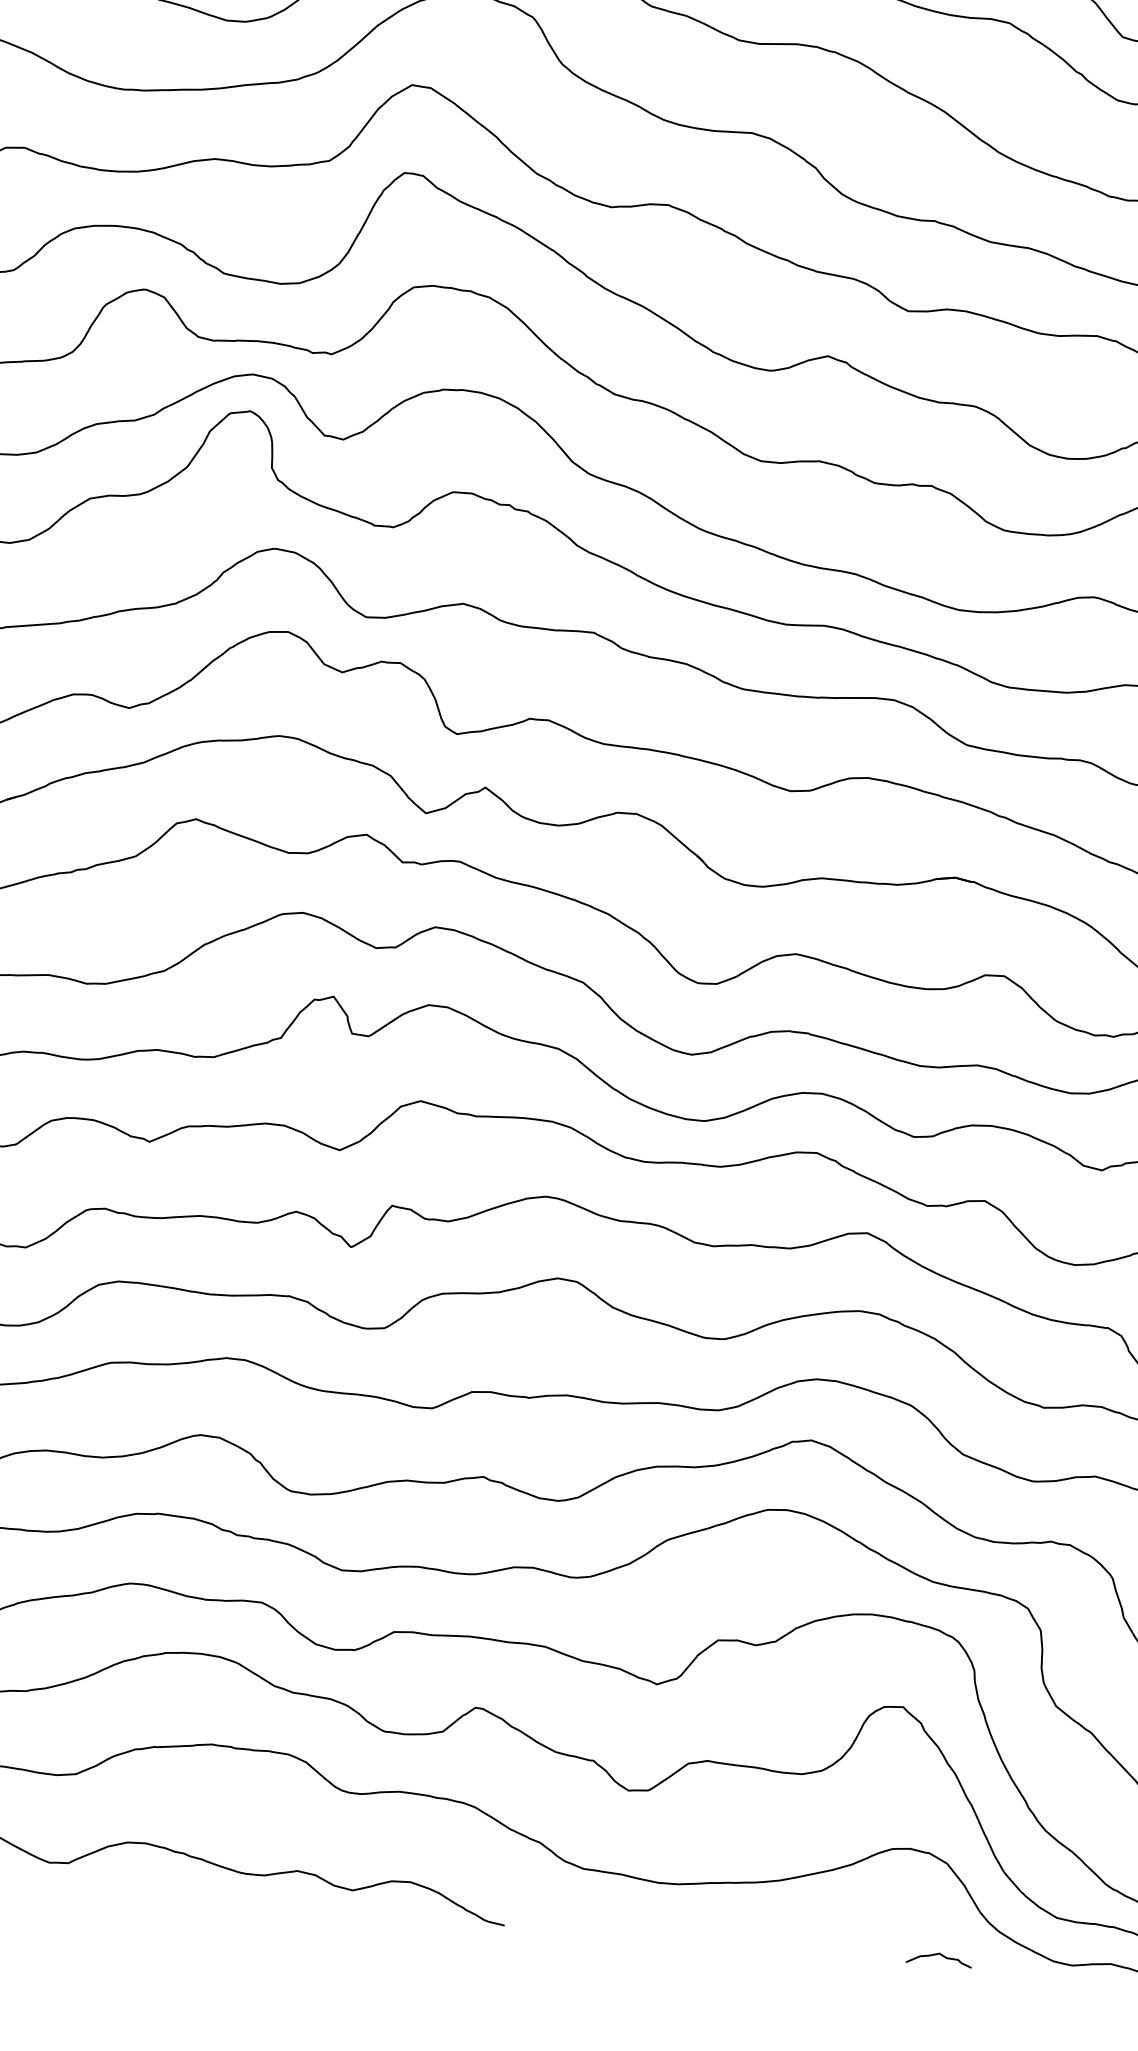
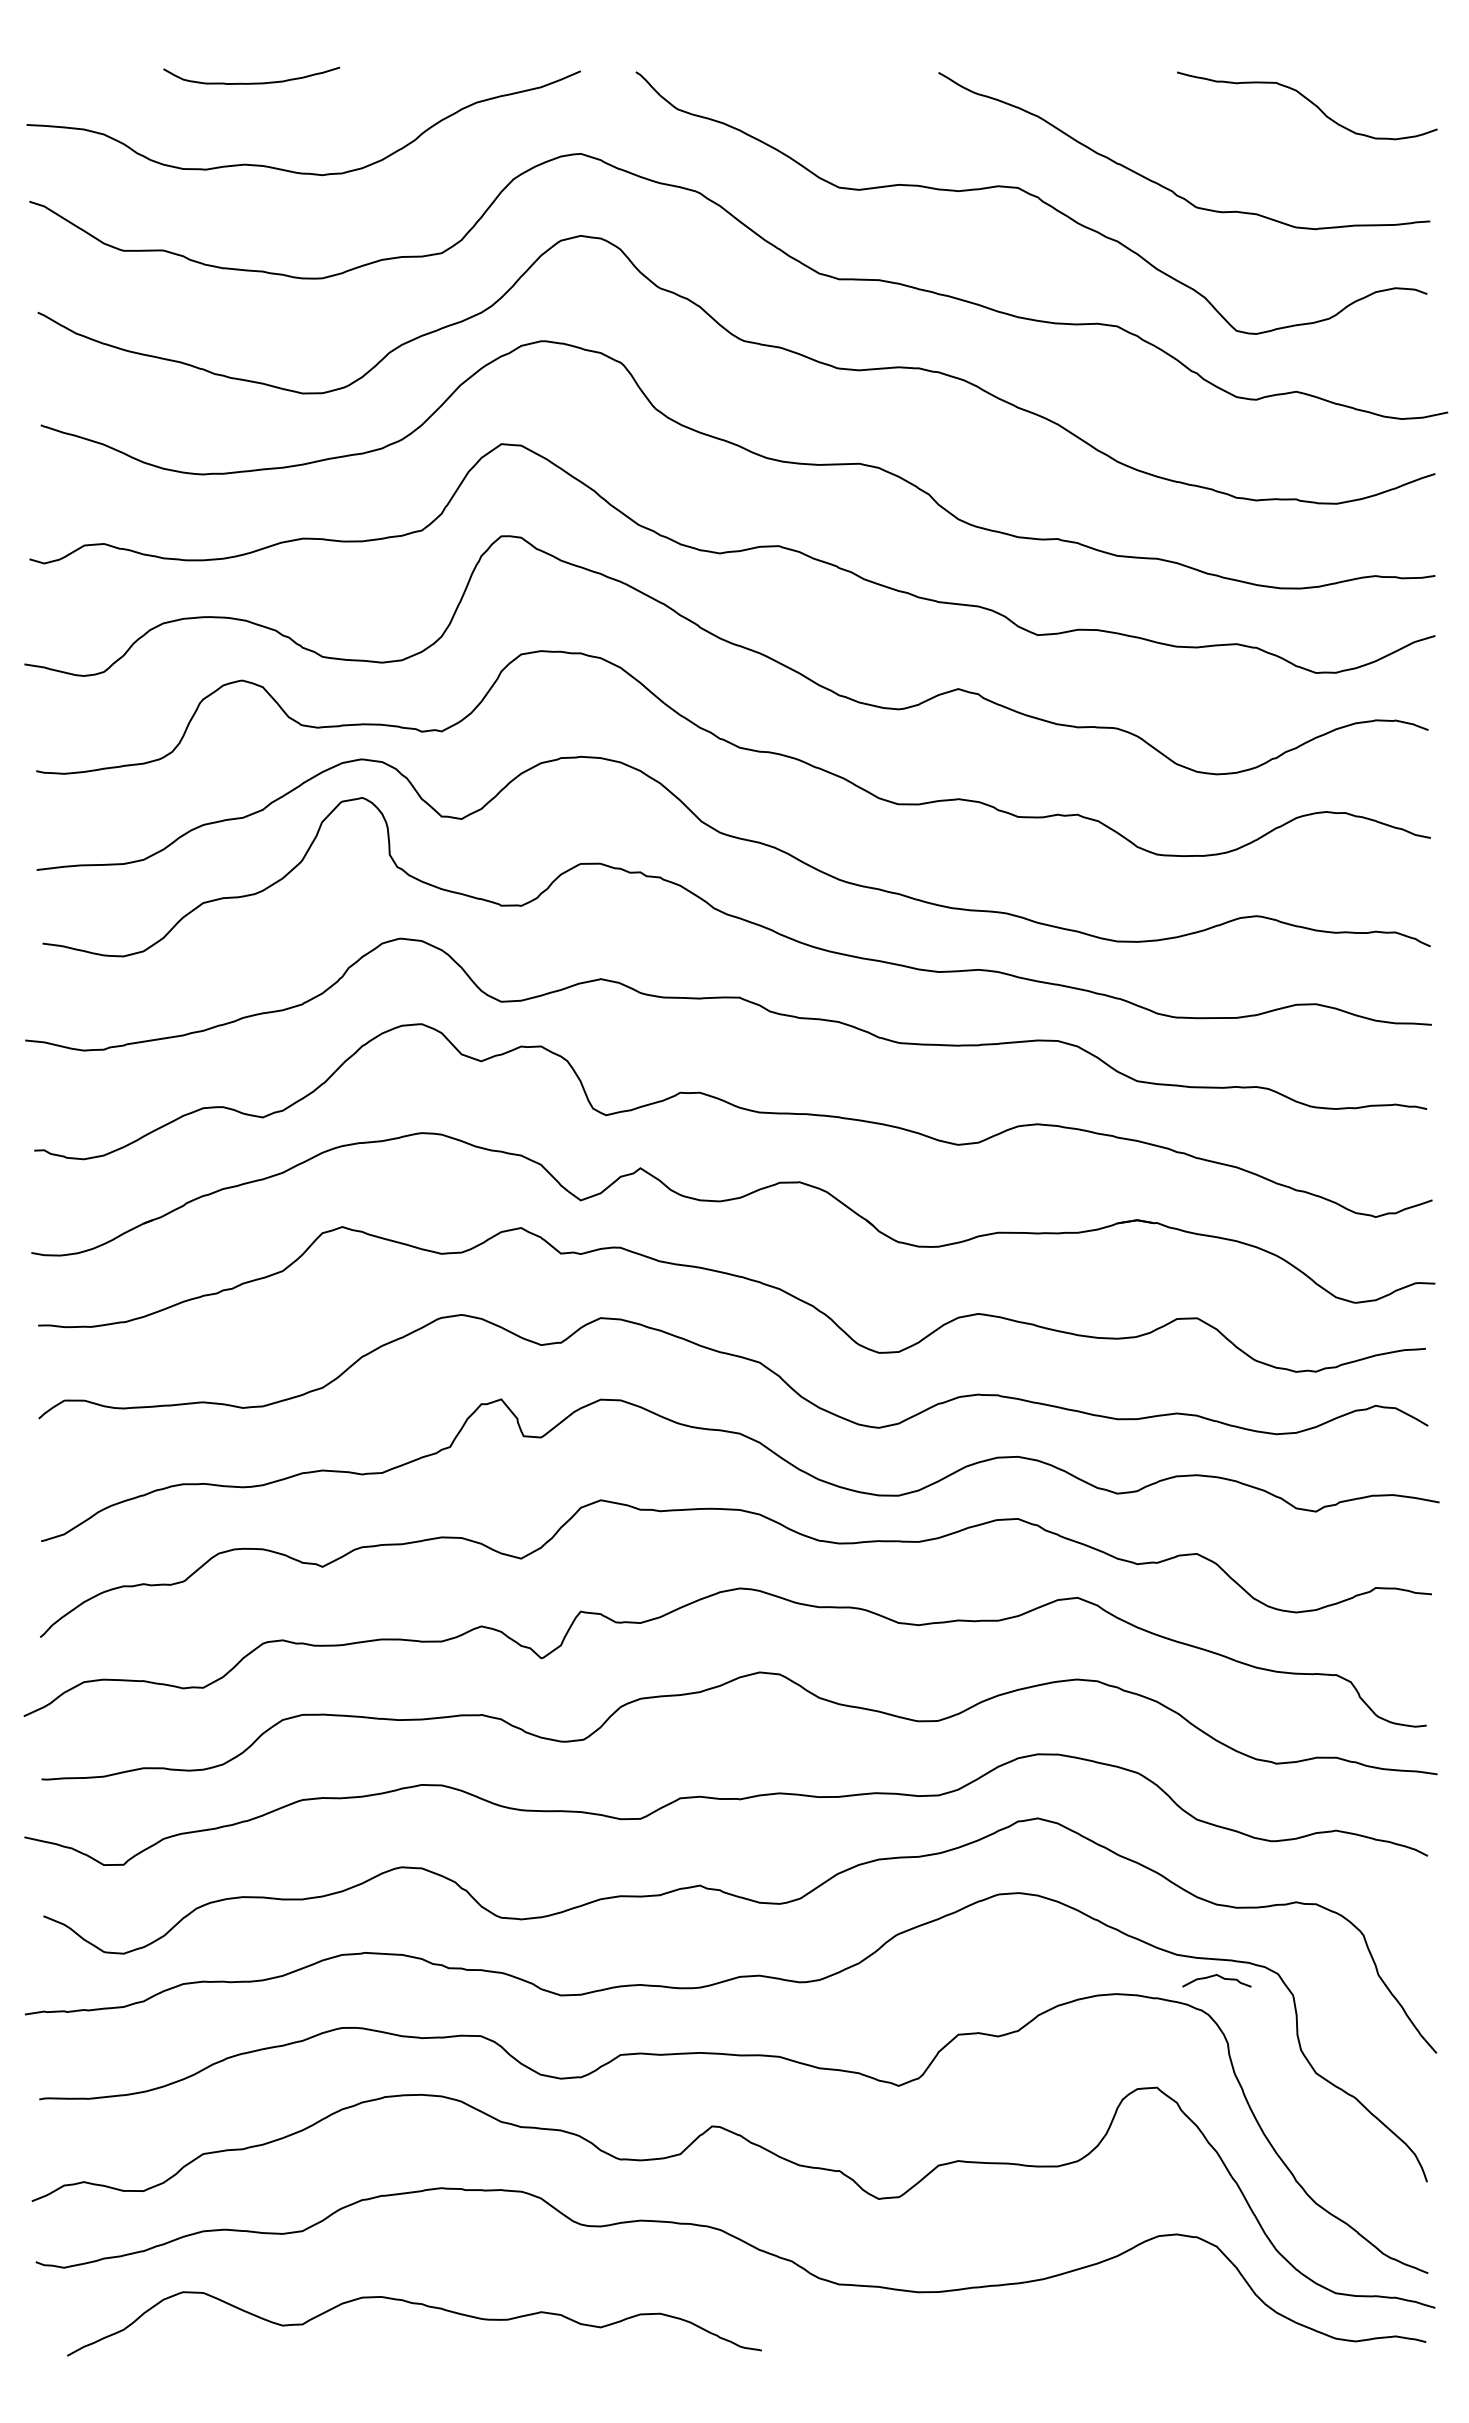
curve: (938, 1955) -> (1215, 1976), moved

